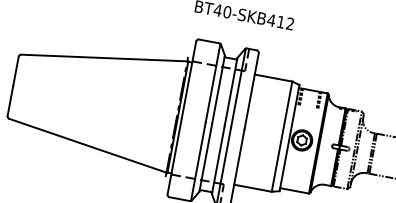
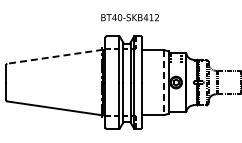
line: (103, 57) -> (54, 56), solid -> dashed
line: (282, 138) -> (164, 83), solid -> dashed

